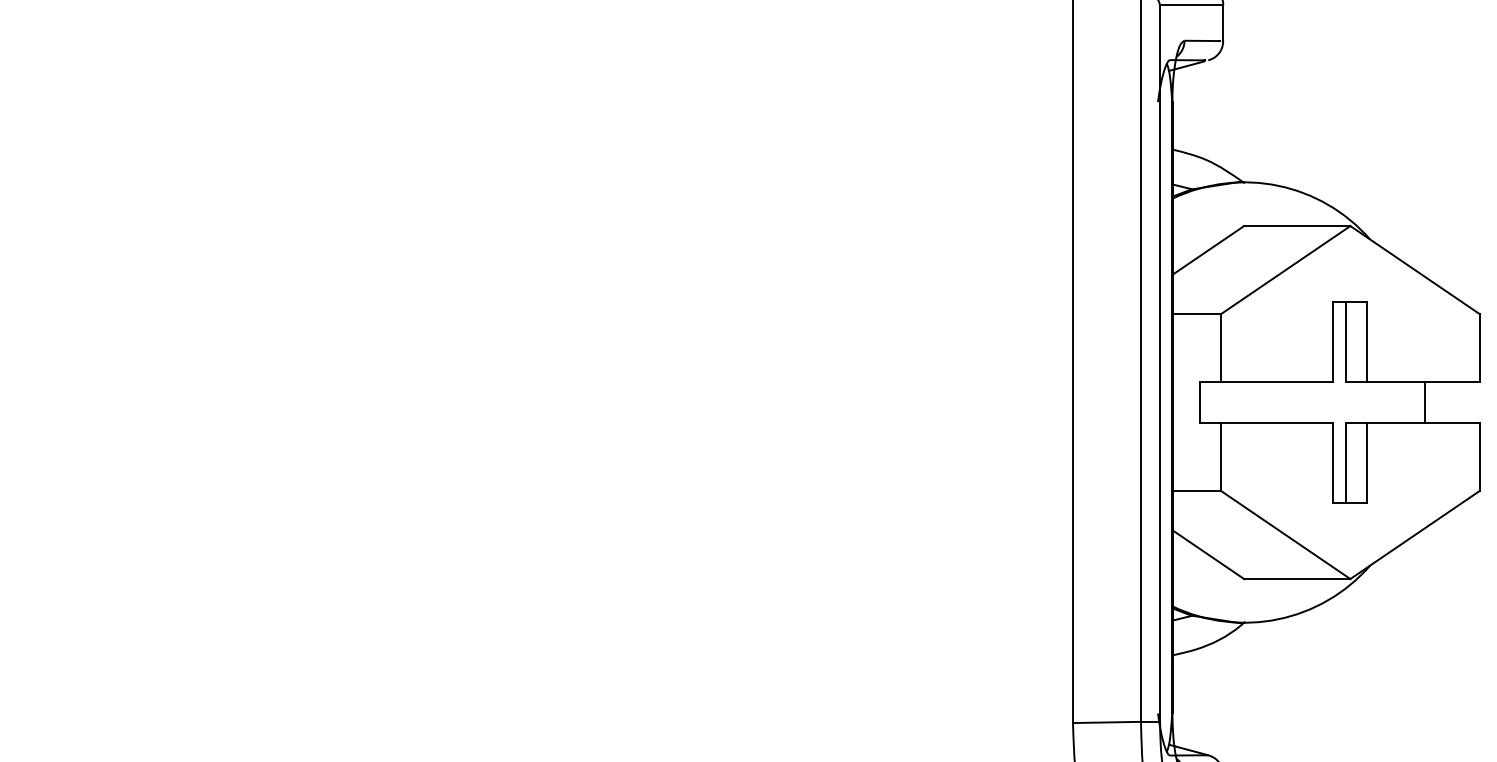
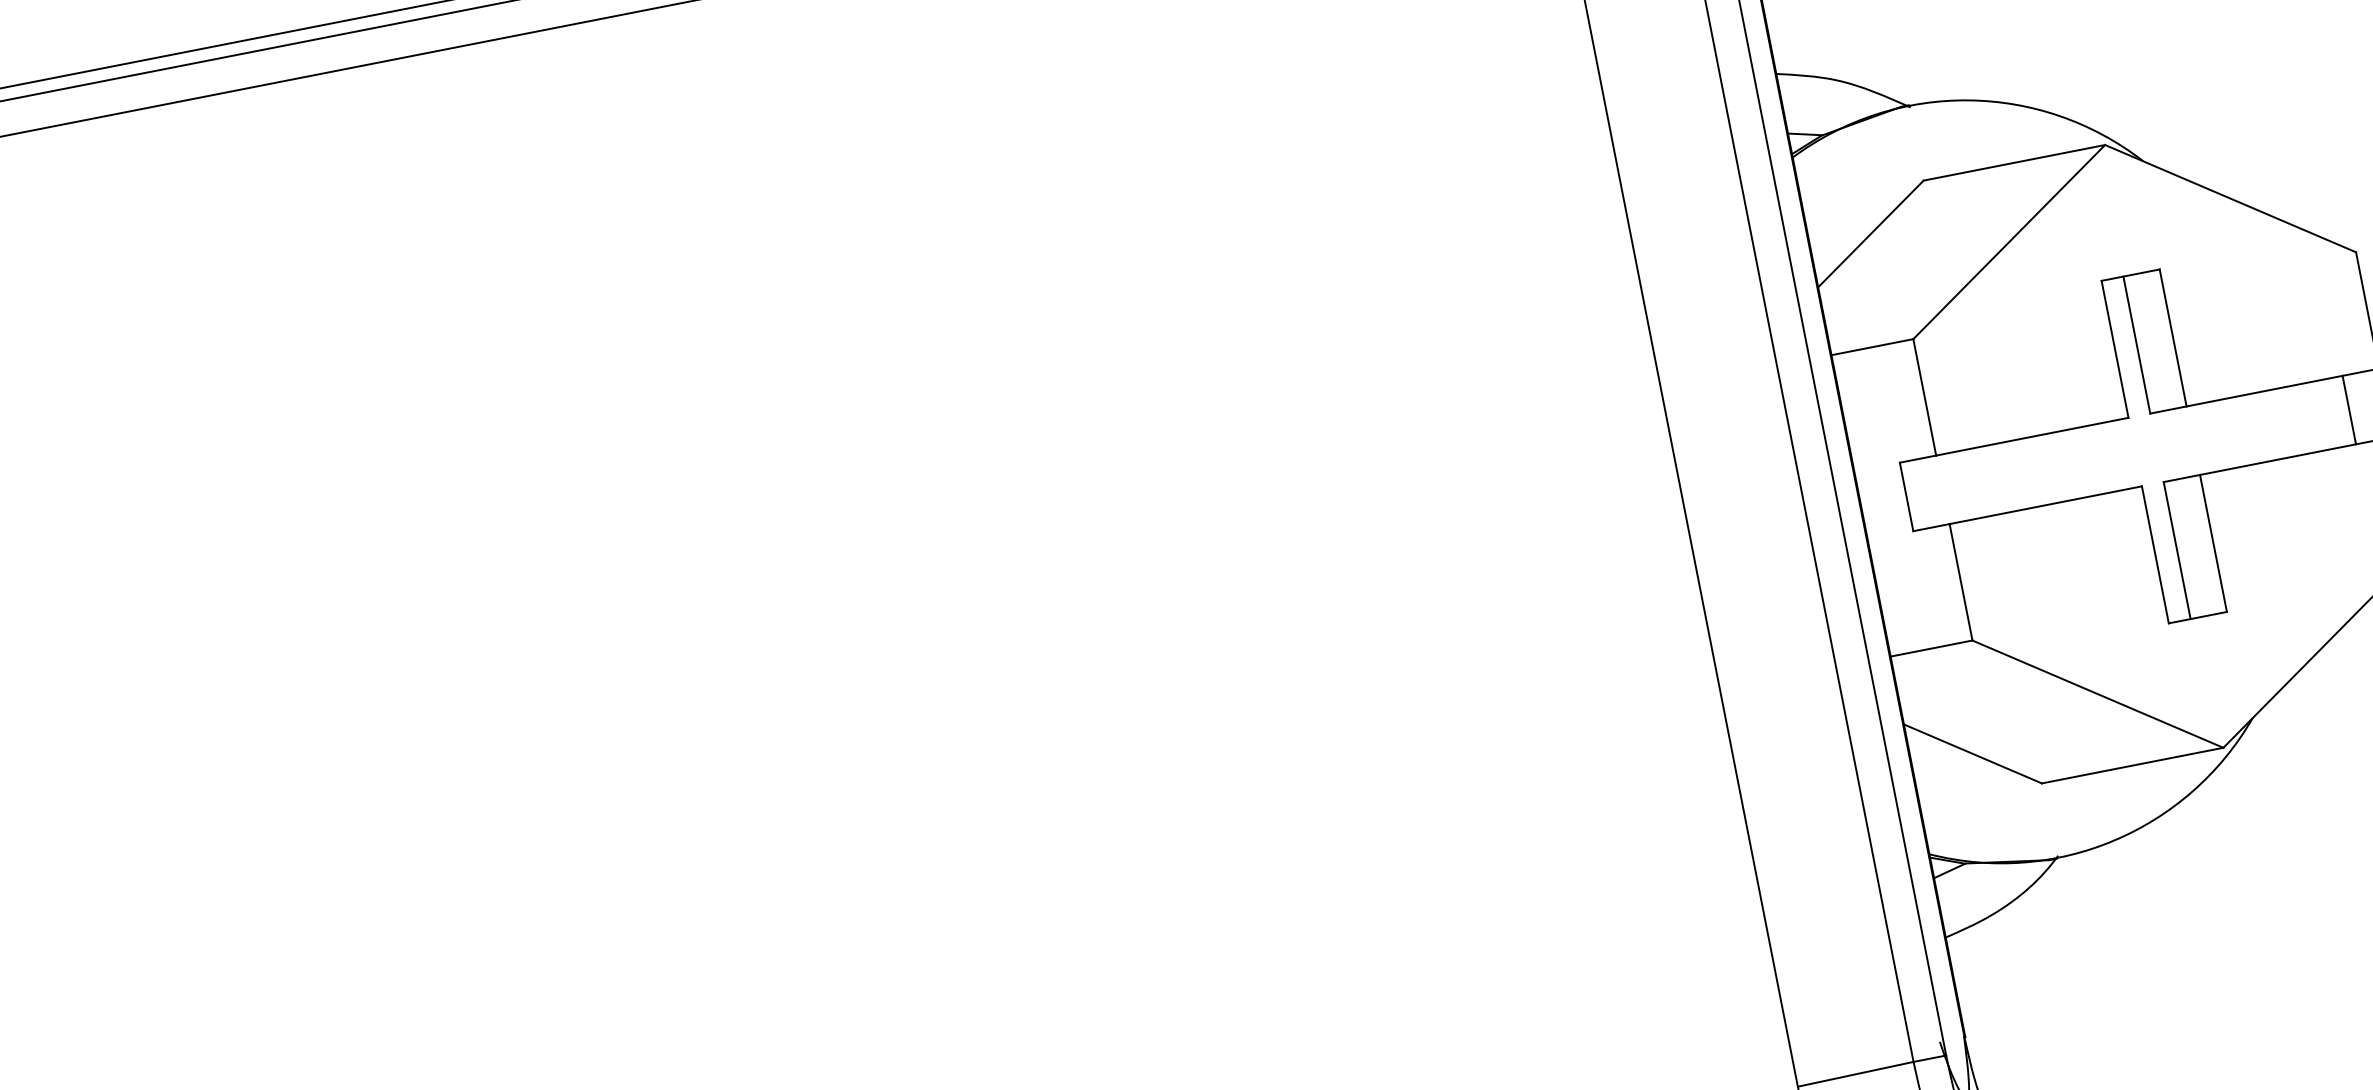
line: (1424, 402) -> (2348, 410), moved

